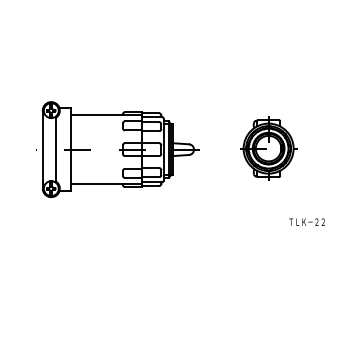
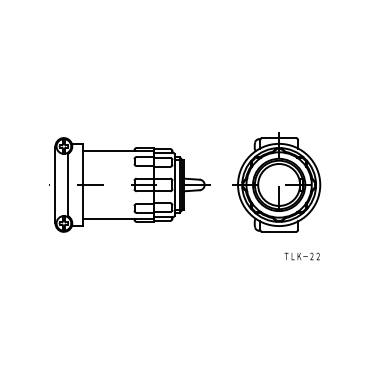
part: (266, 147) -> (276, 182), size x1.67
text: (306, 222) -> (301, 256), moved

